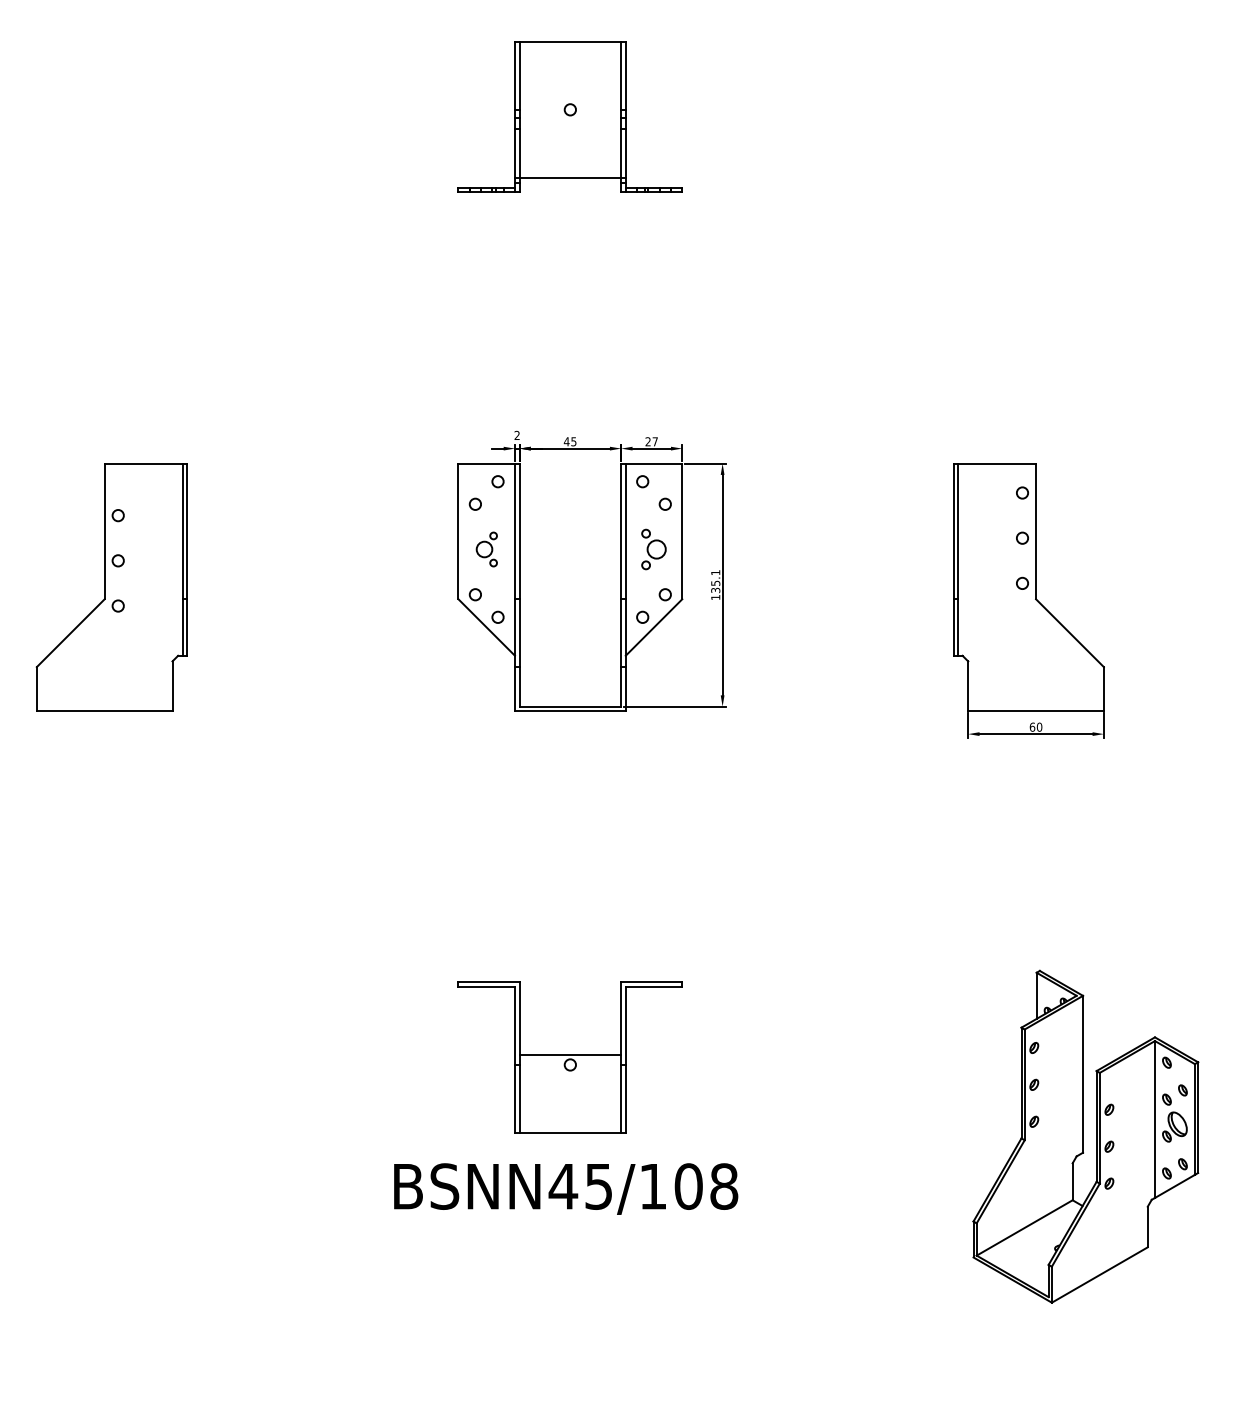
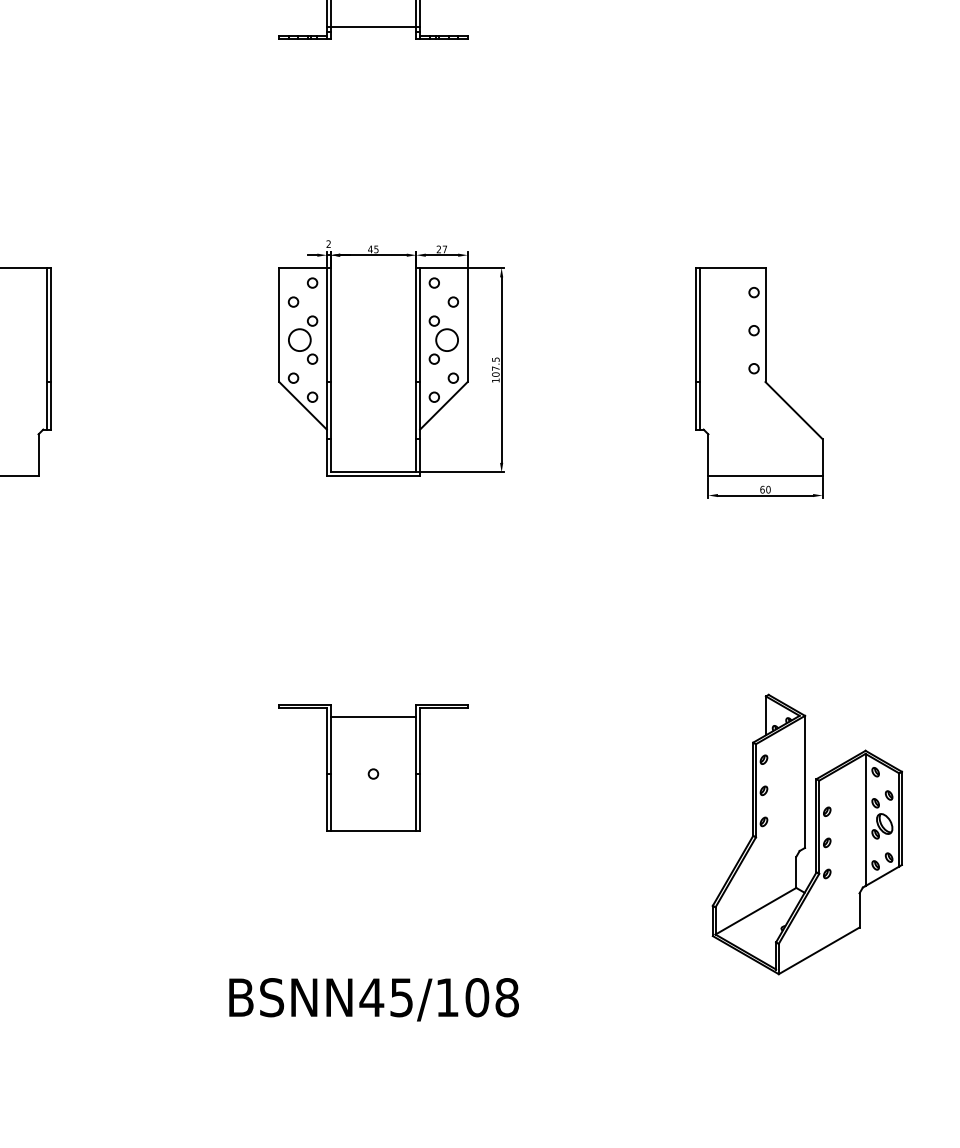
part: (486, 549) -> (302, 340), size x1.67
part: (653, 549) -> (443, 340), size x1.43
text: (715, 581) -> (495, 367), 135.1 -> 107.5
line: (570, 1055) -> (373, 717), moved
text: (566, 1188) -> (374, 999), moved

